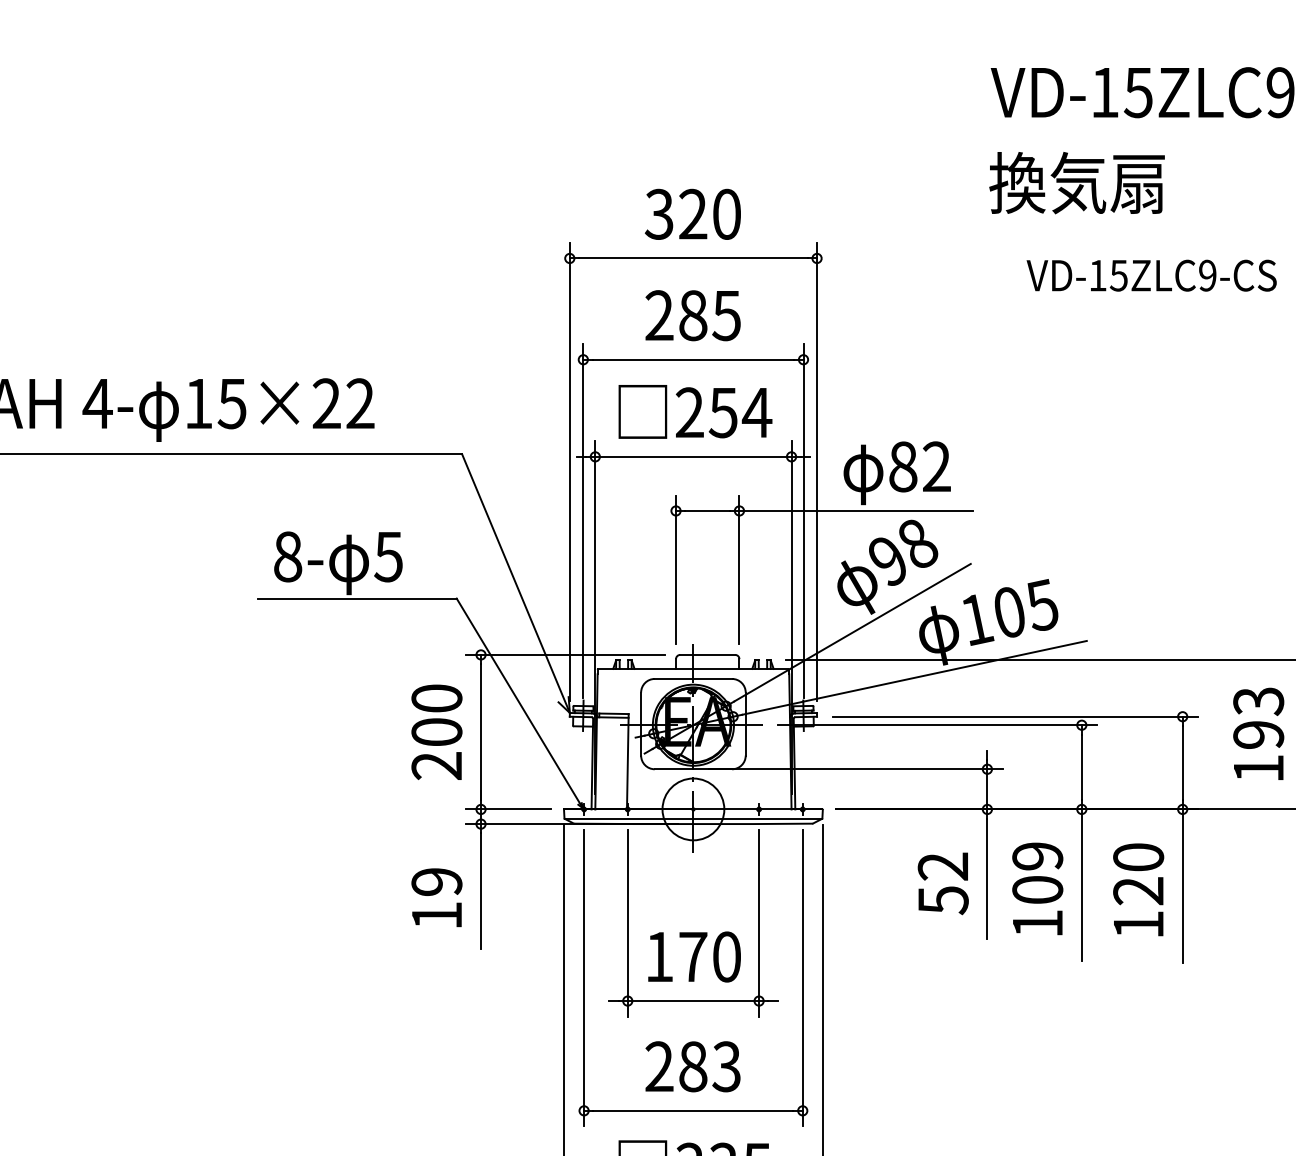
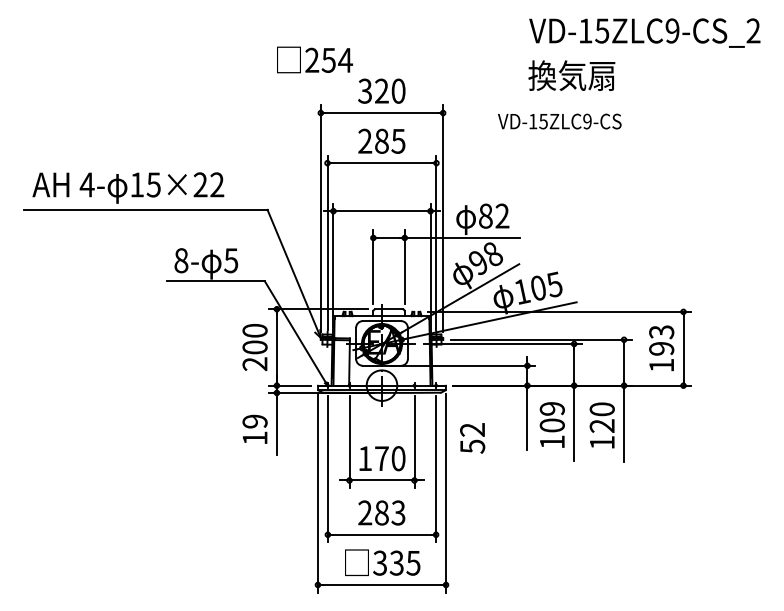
text: (1151, 275) -> (559, 121), moved
text: (694, 410) -> (314, 59), moved
text: (943, 883) -> (472, 438), moved

